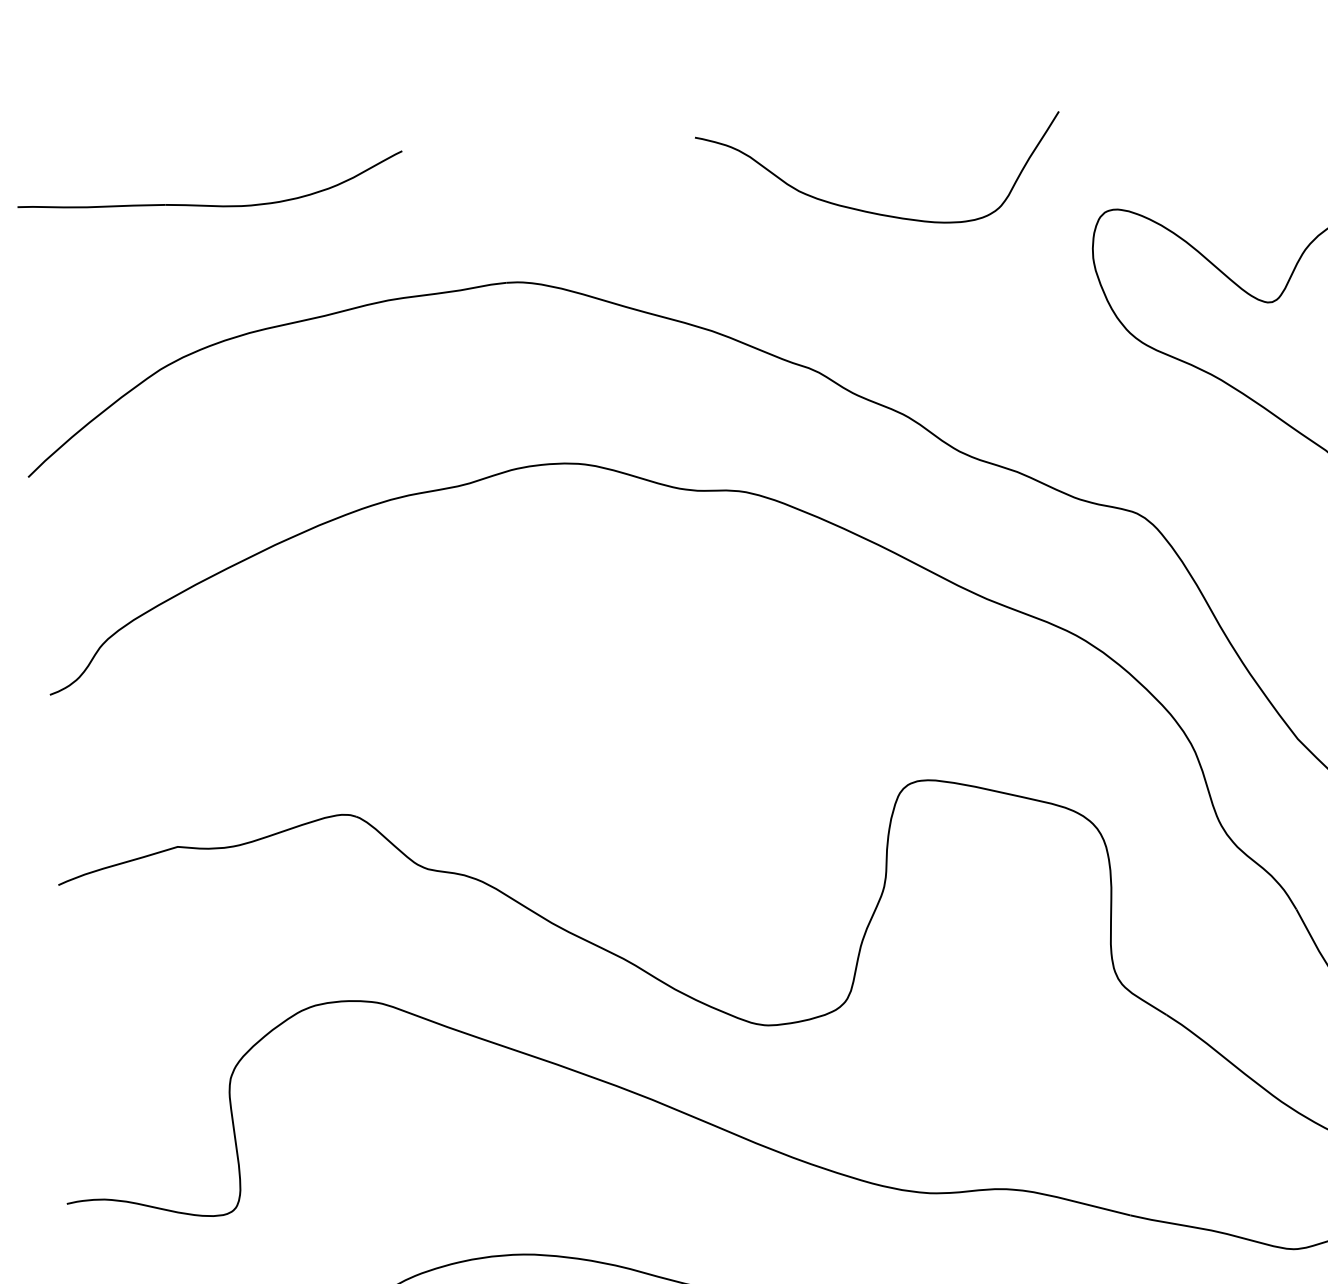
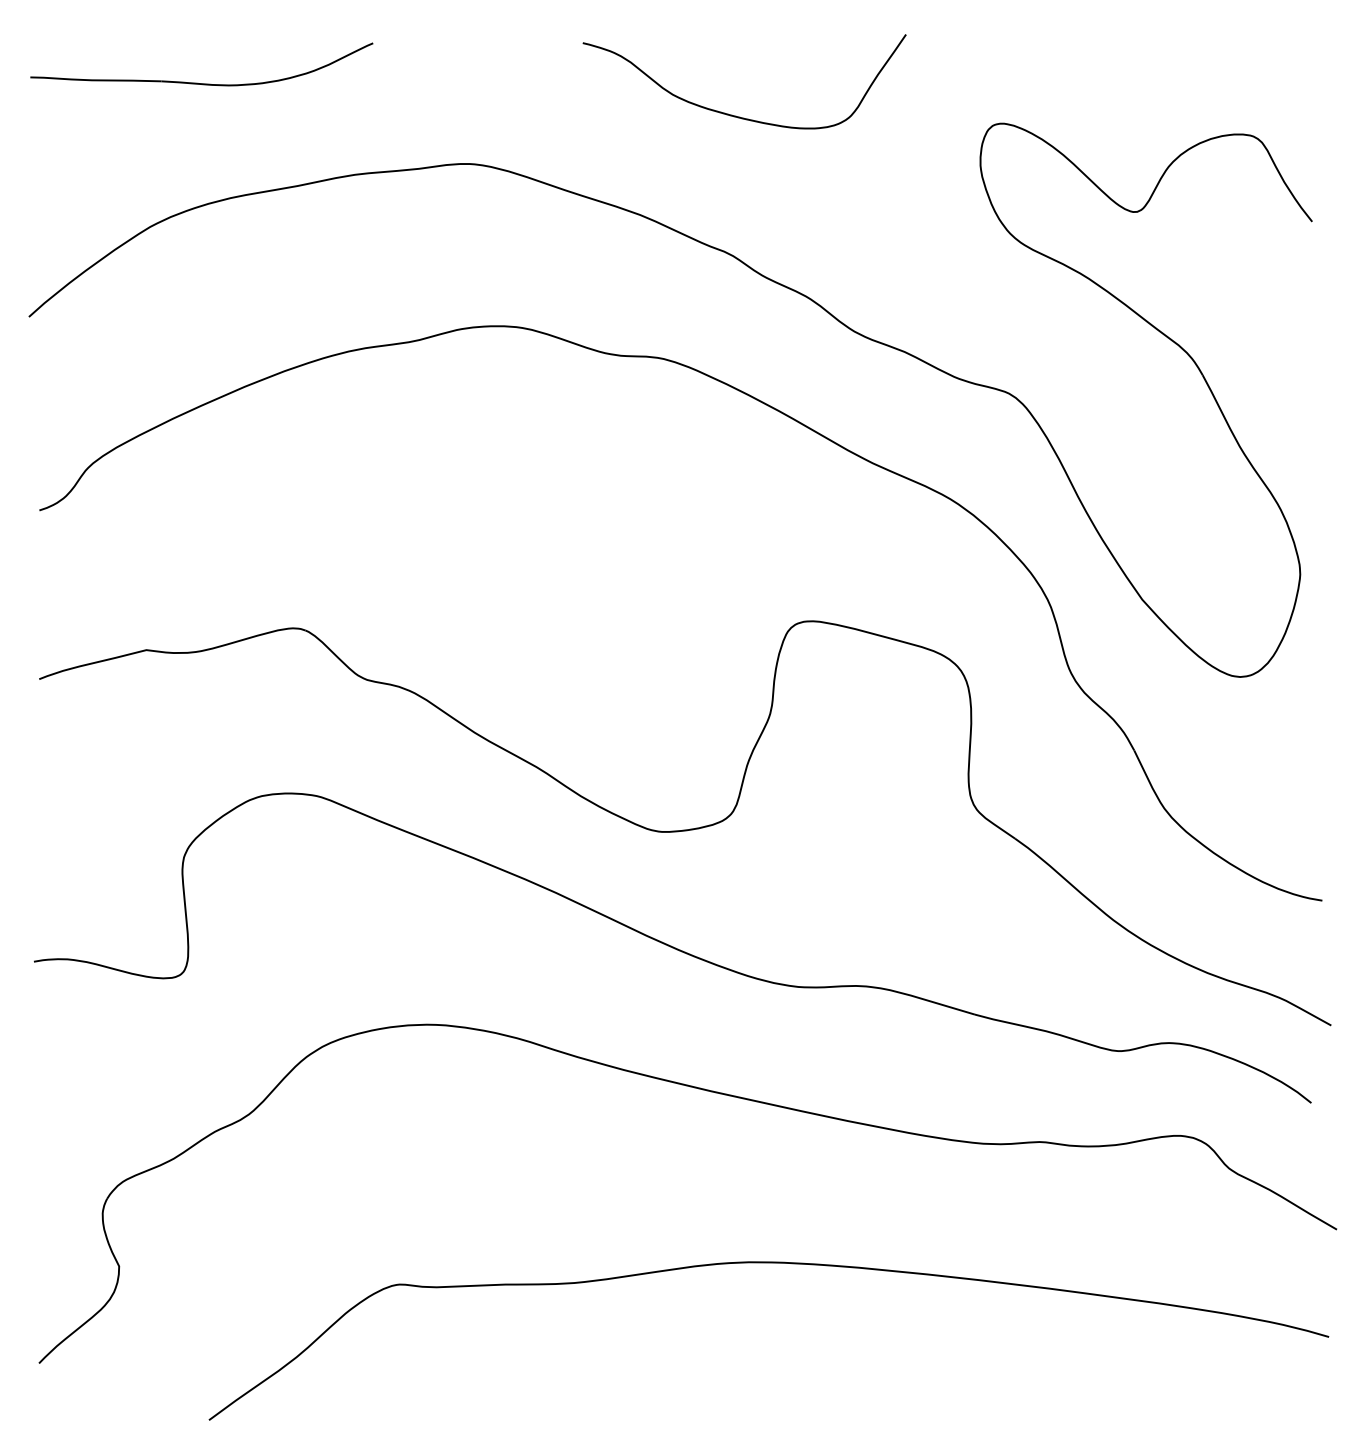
curve: (871, 211) -> (736, 115), moved

